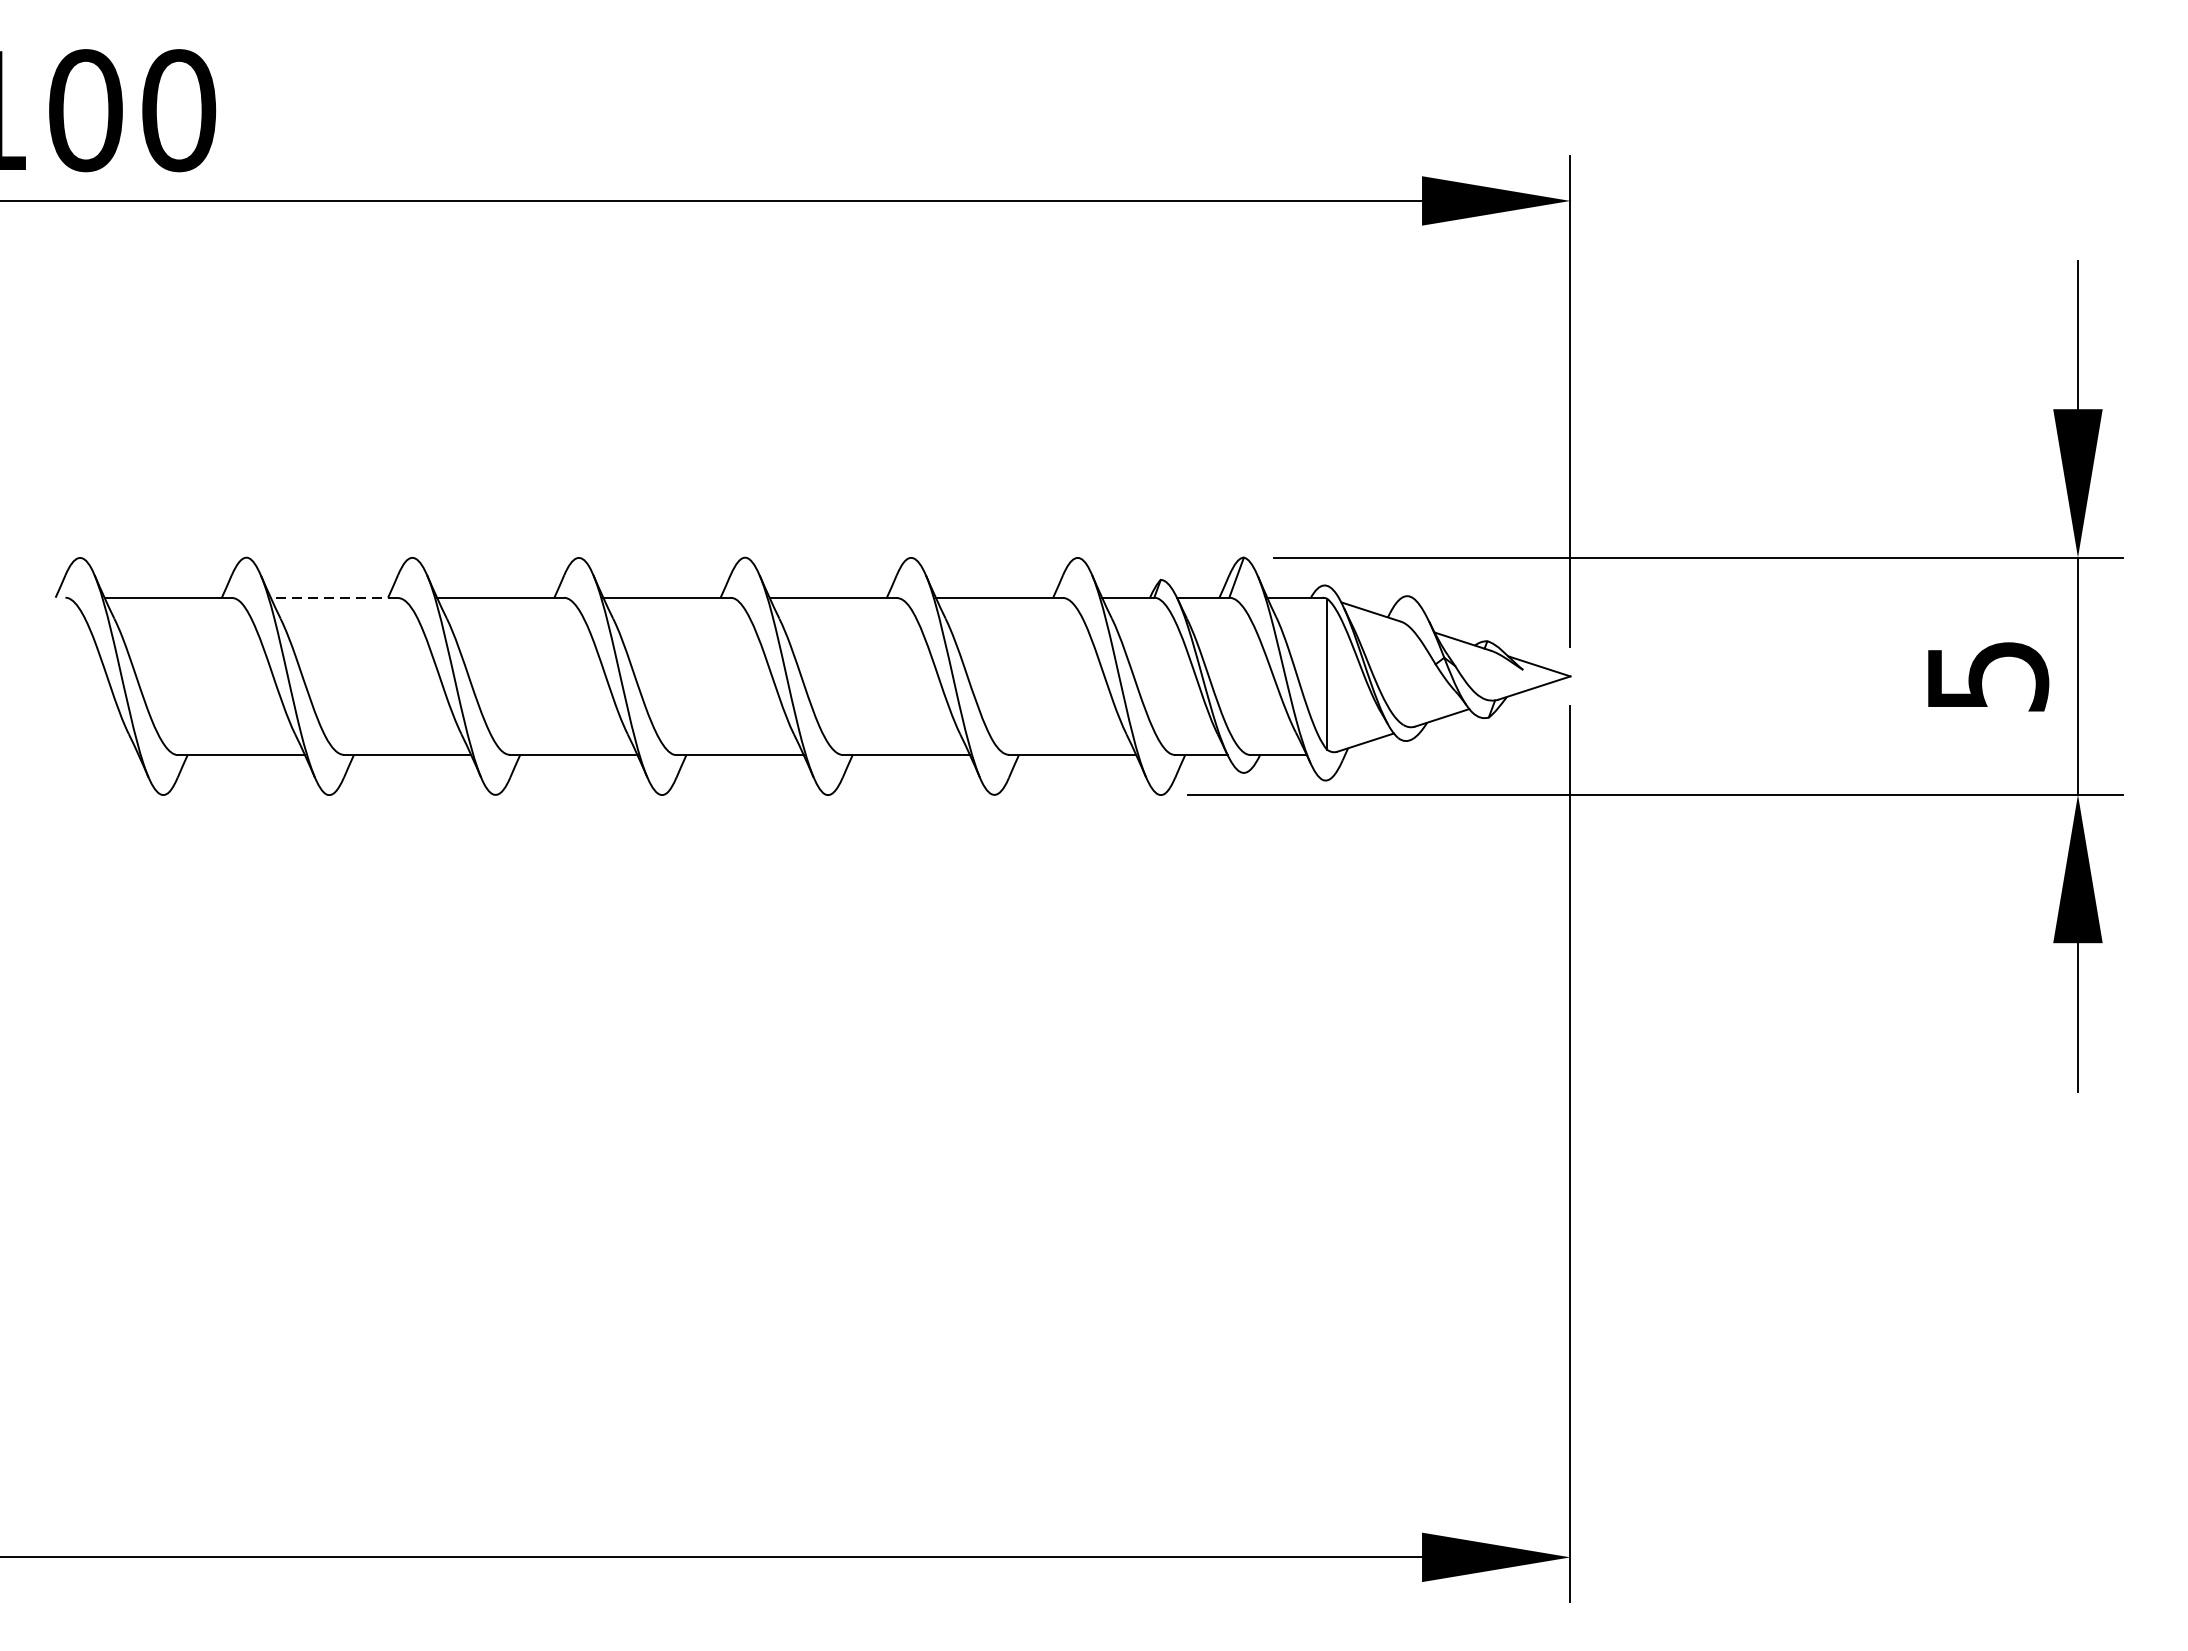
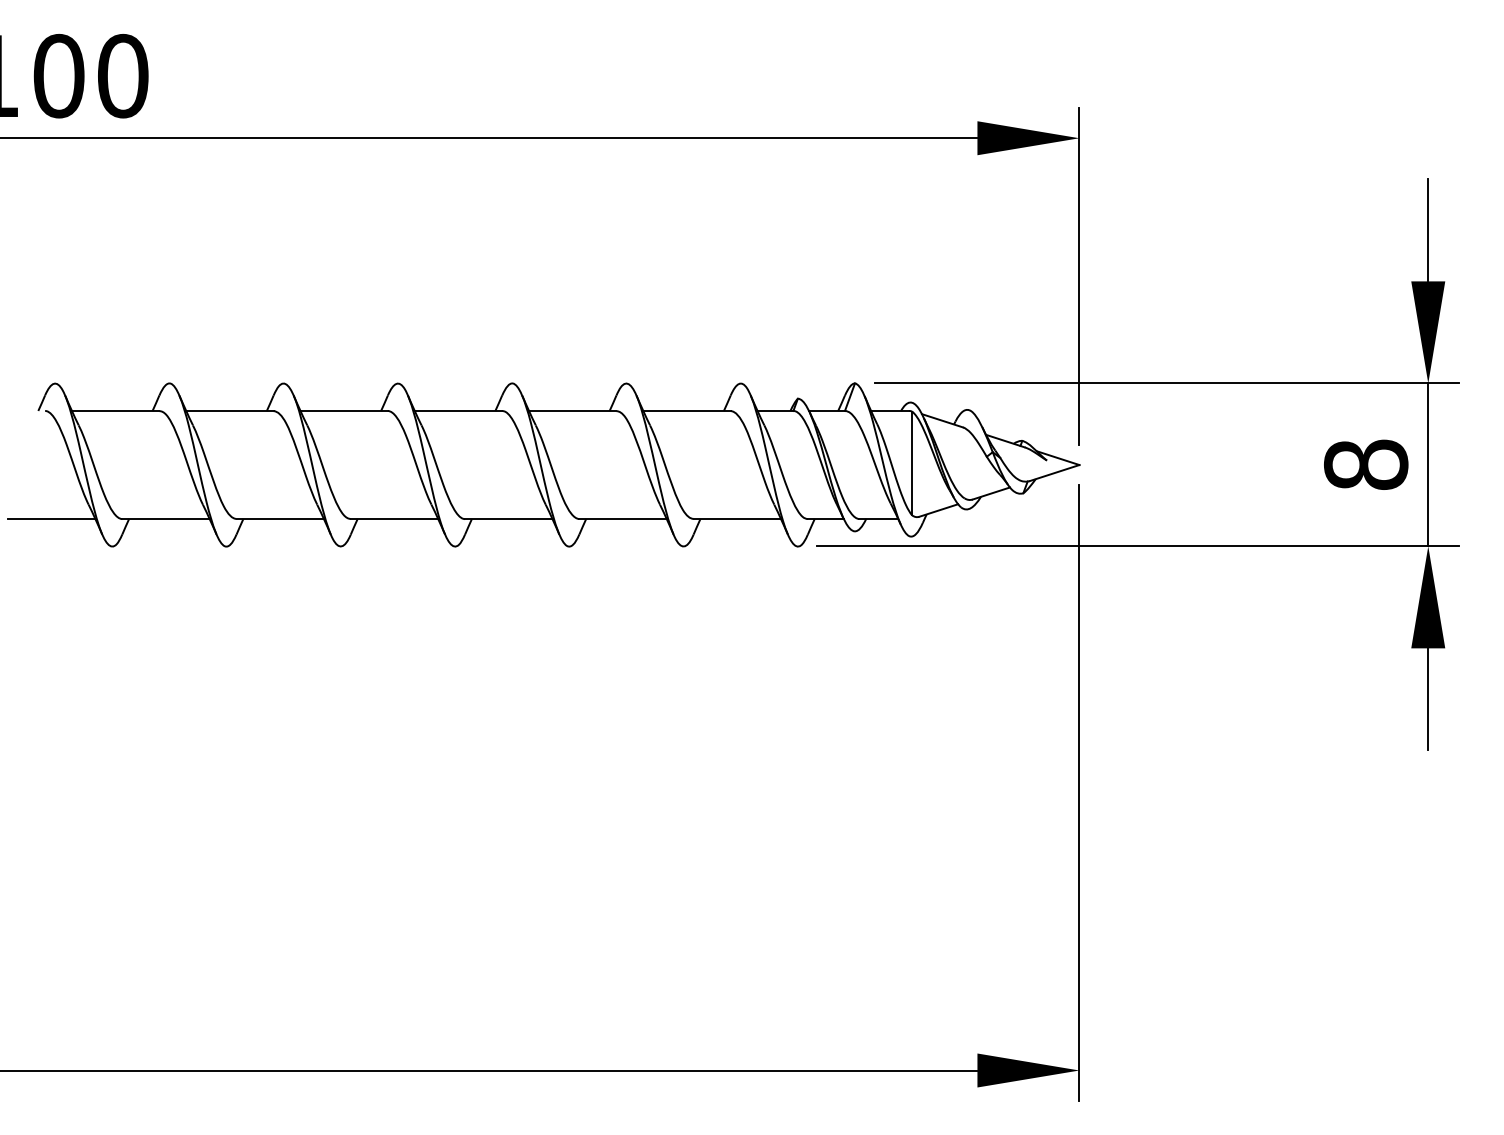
line: (333, 597) -> (229, 410), dashed -> solid
text: (1988, 675) -> (1366, 464), 5 -> 8
line: (74, 755) -> (51, 519), added

